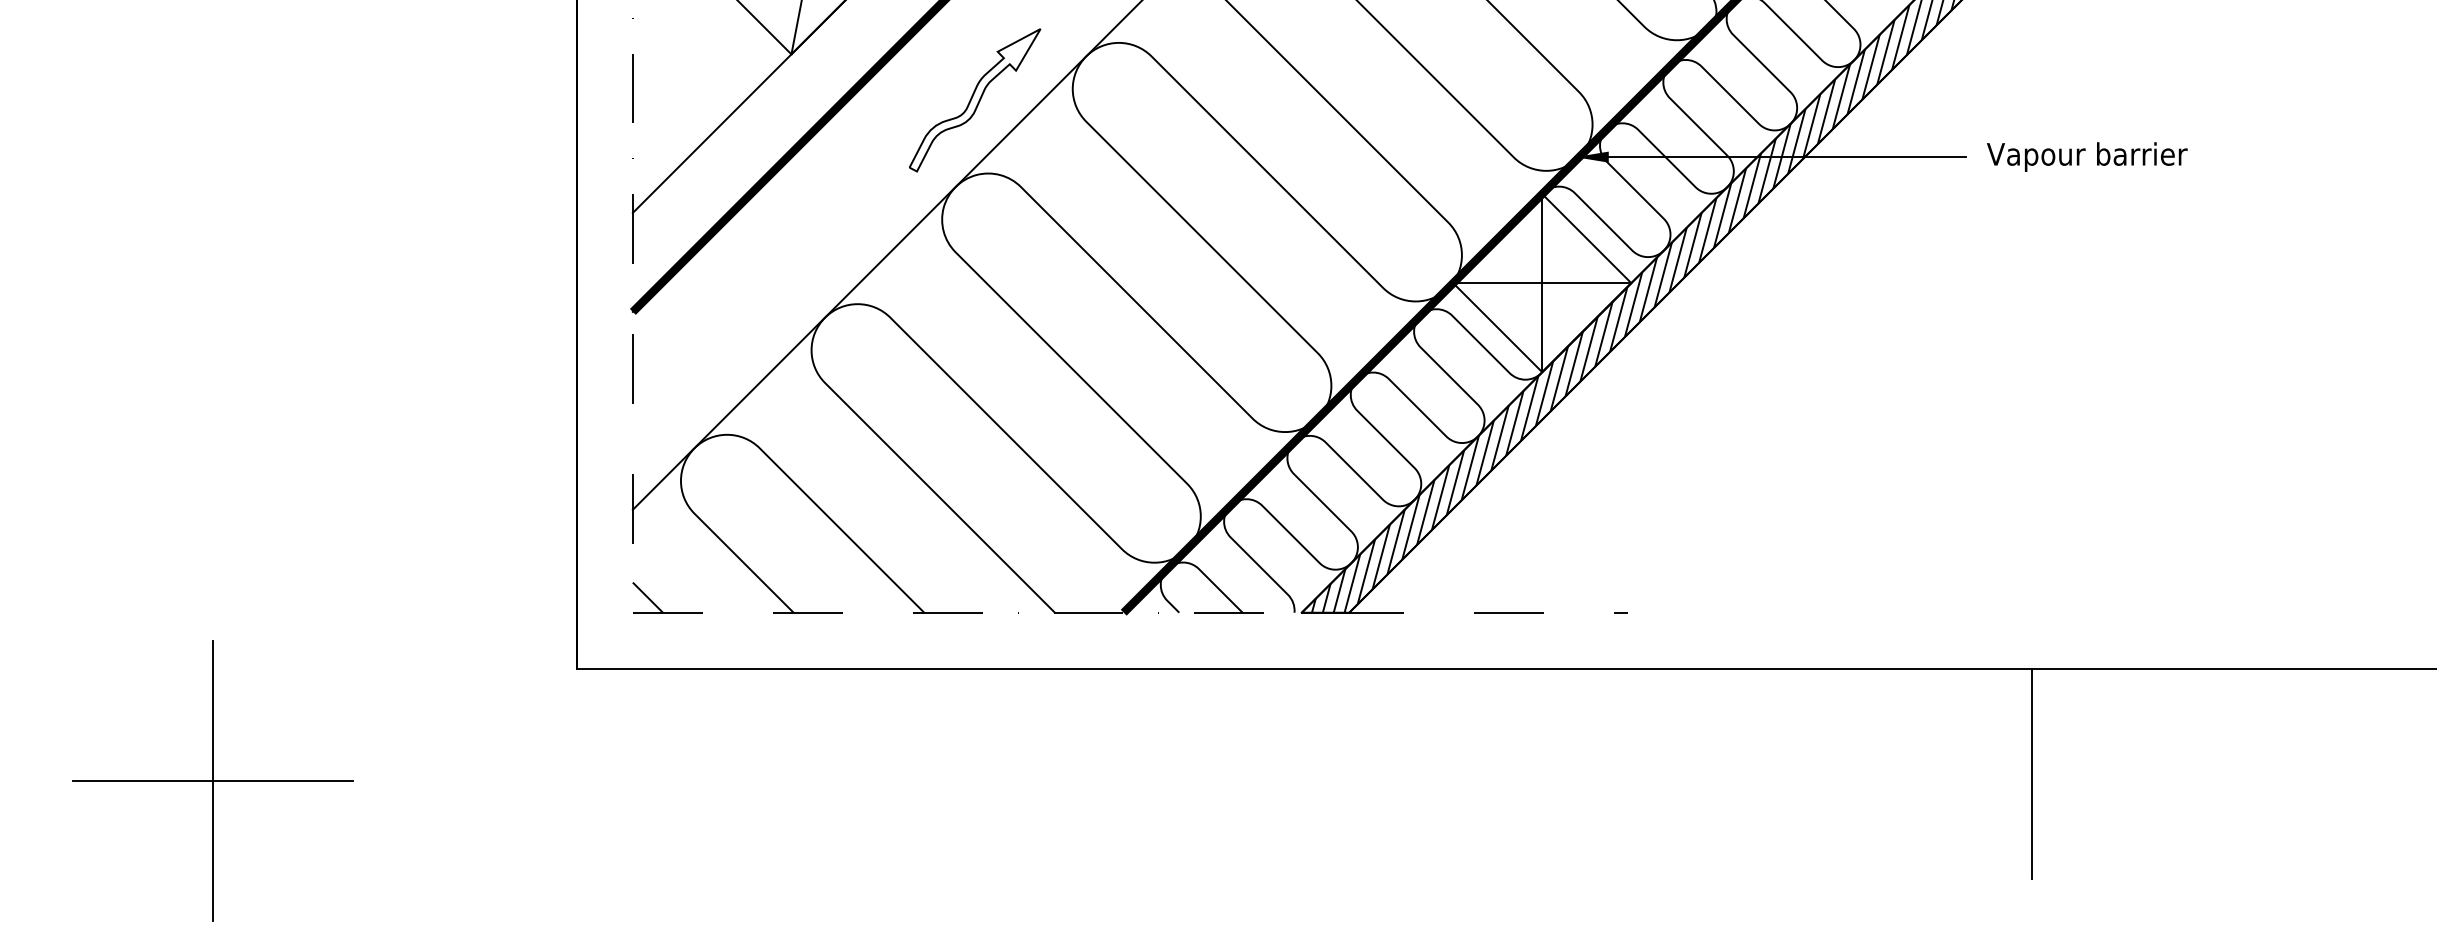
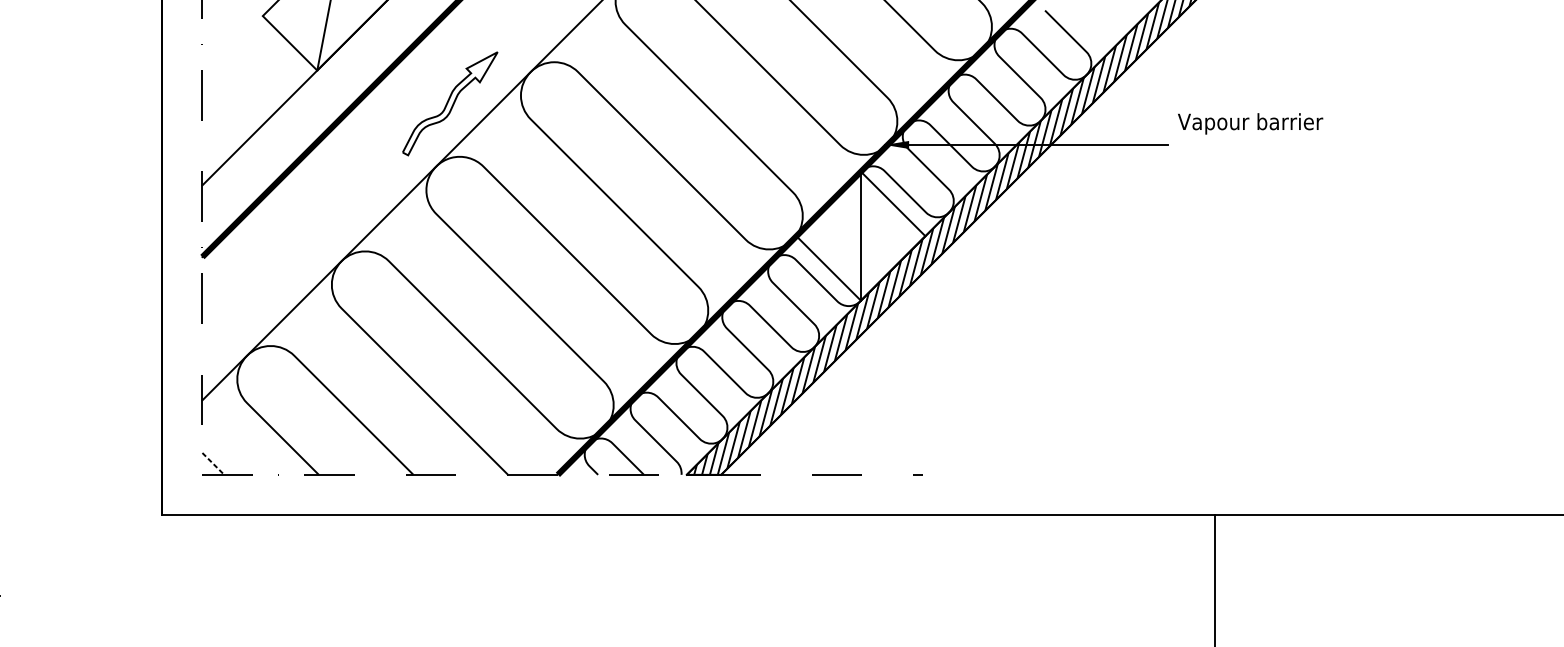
text: (2087, 156) -> (1250, 123), moved
line: (1542, 283) -> (861, 236), removed
line: (648, 598) -> (213, 464), solid -> dashed

